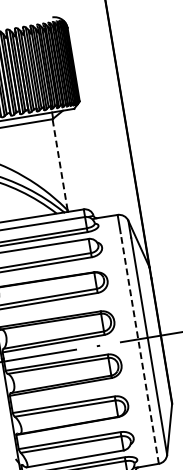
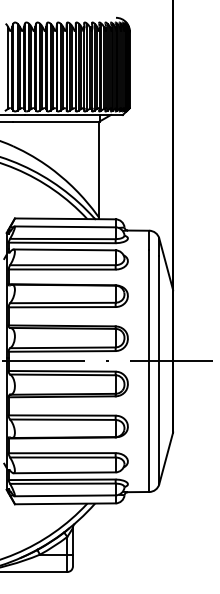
line: (59, 164) -> (98, 169), dashed -> solid
line: (139, 348) -> (149, 370), dashed -> solid

